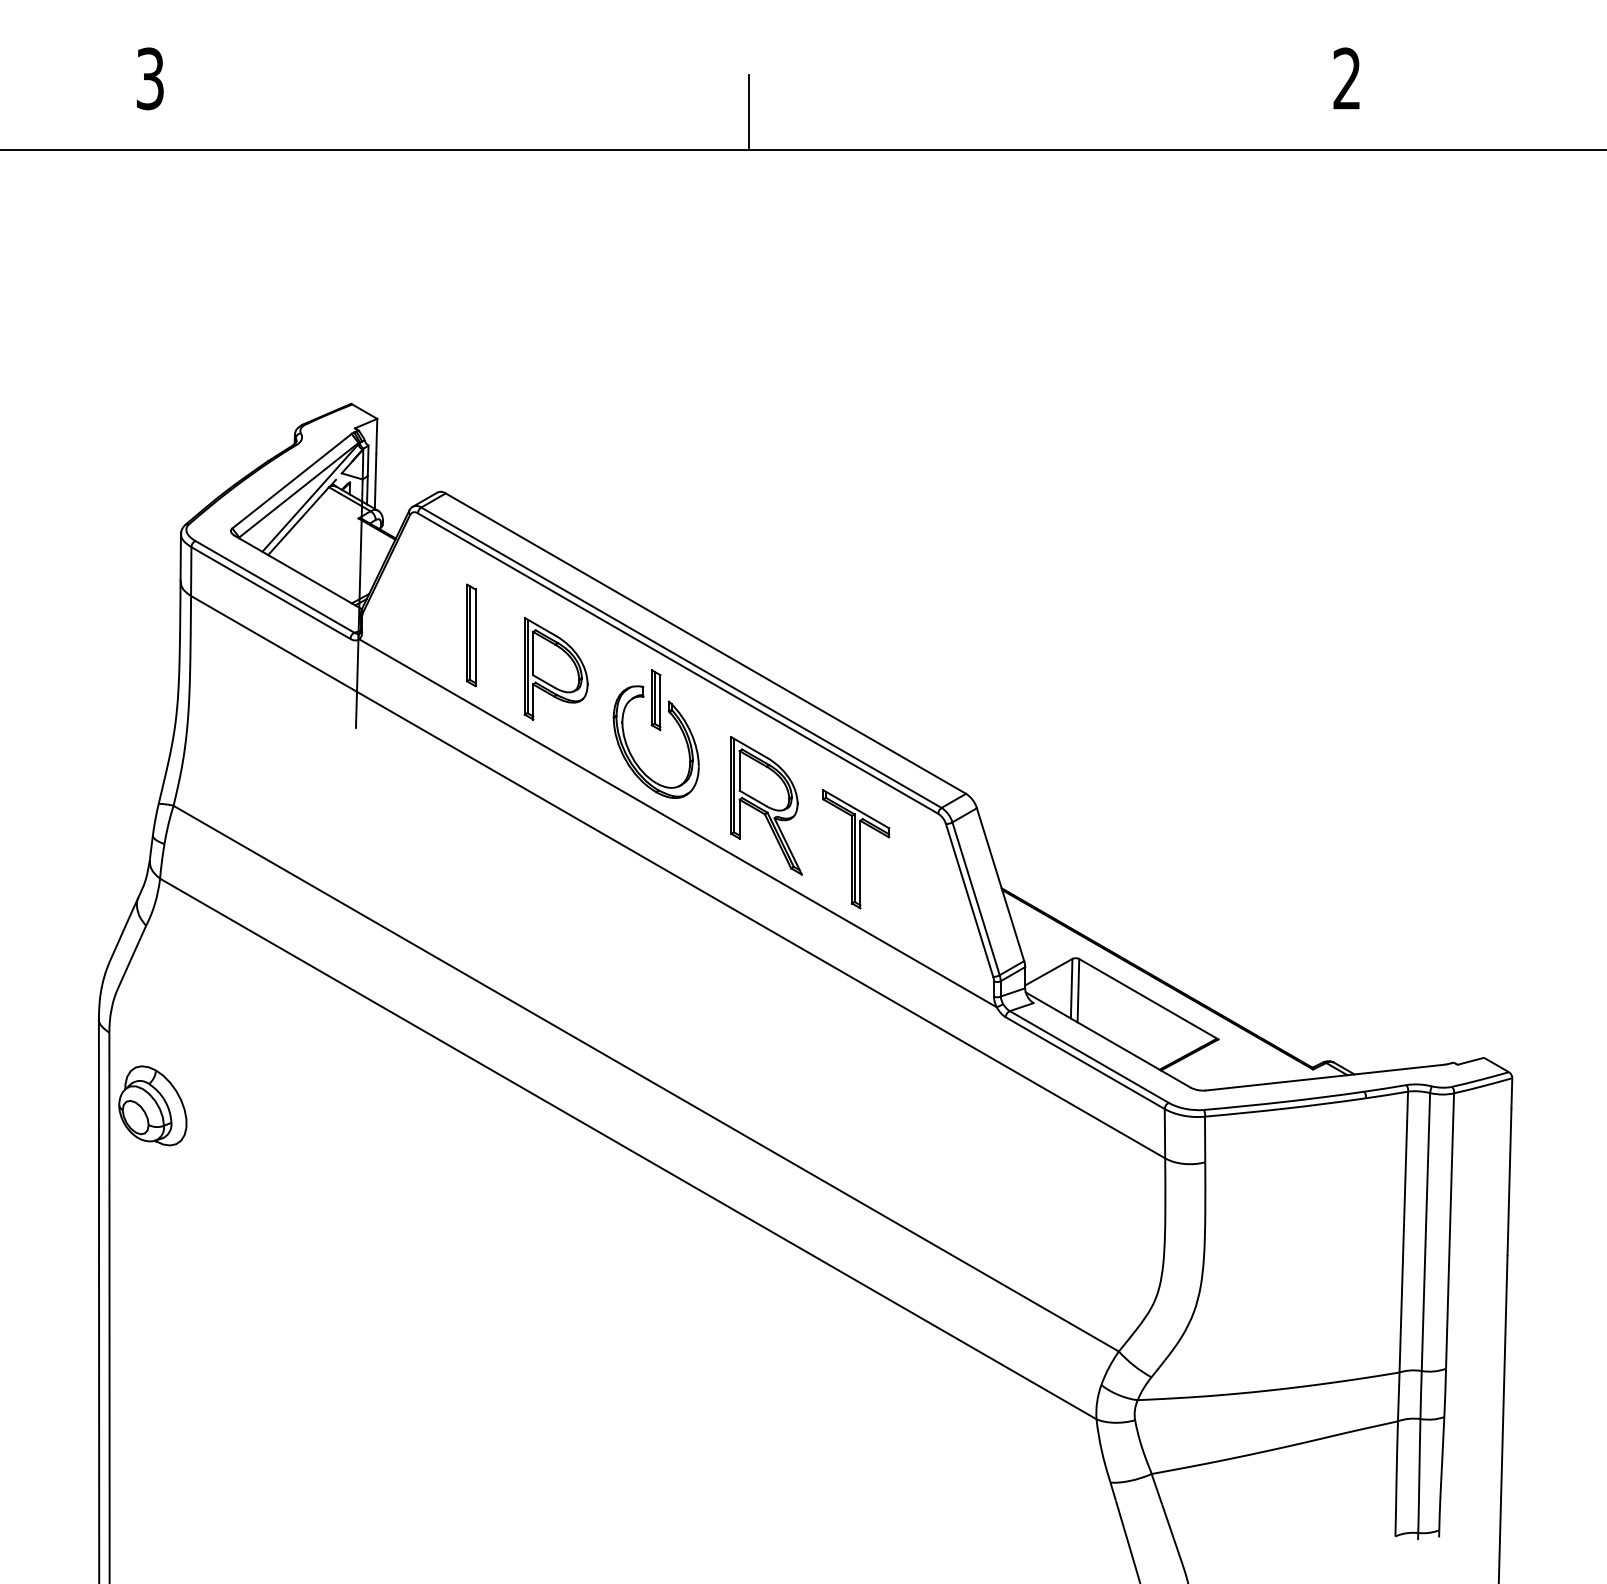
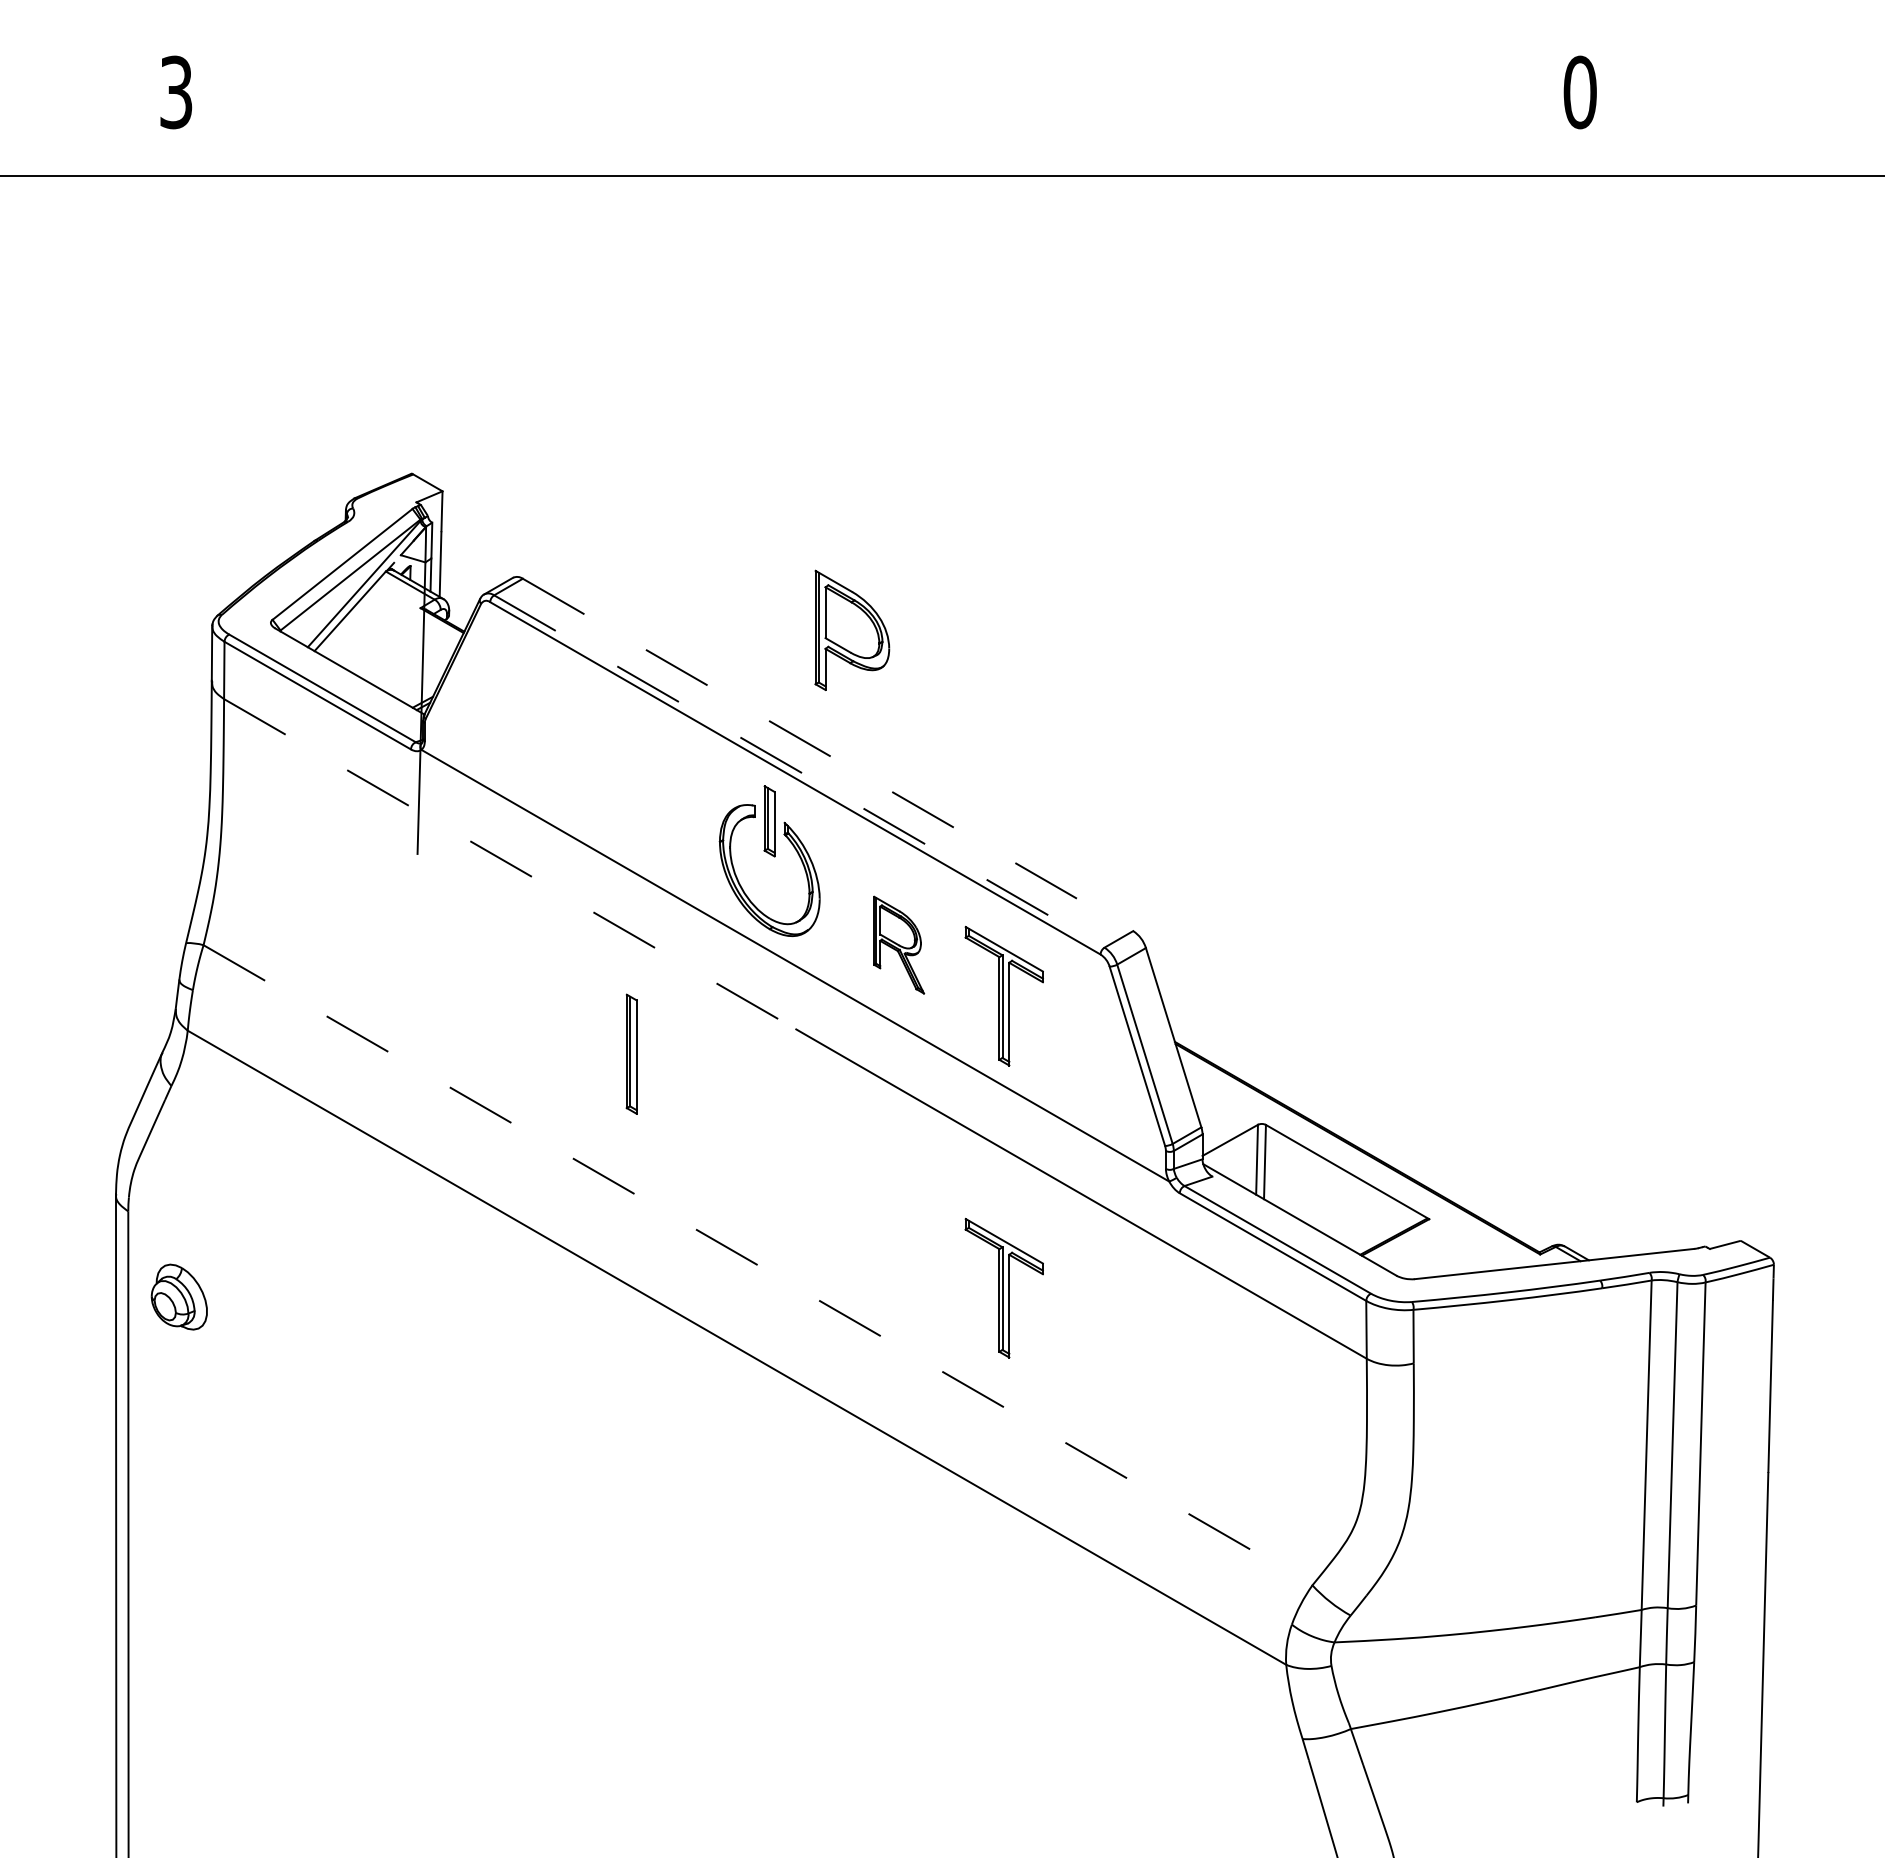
text: (1346, 78) -> (1579, 92), 2 -> 0
line: (749, 112) -> (879, 131), removed
part: (471, 634) -> (631, 1053), moved
line: (706, 644) -> (828, 755), solid -> dashed
line: (681, 657) -> (799, 771), solid -> dashed
part: (556, 667) -> (852, 629), moved
line: (435, 737) -> (510, 864), solid -> dashed
part: (765, 805) -> (898, 944), size x0.6
line: (646, 1078) -> (758, 1265), solid -> dashed
part: (855, 1097) -> (1003, 1287), added
part: (153, 1105) -> (179, 1296), size x0.7

